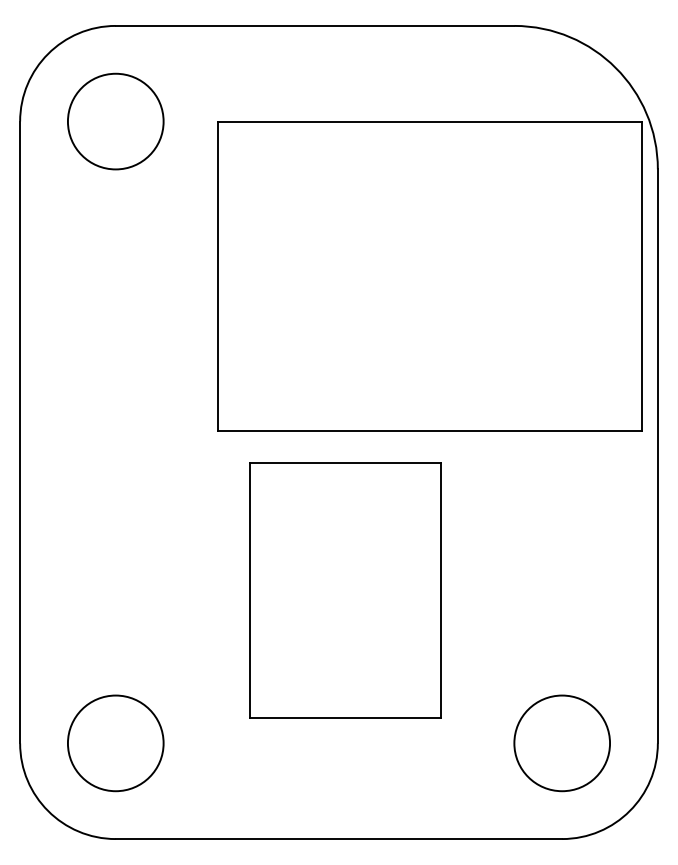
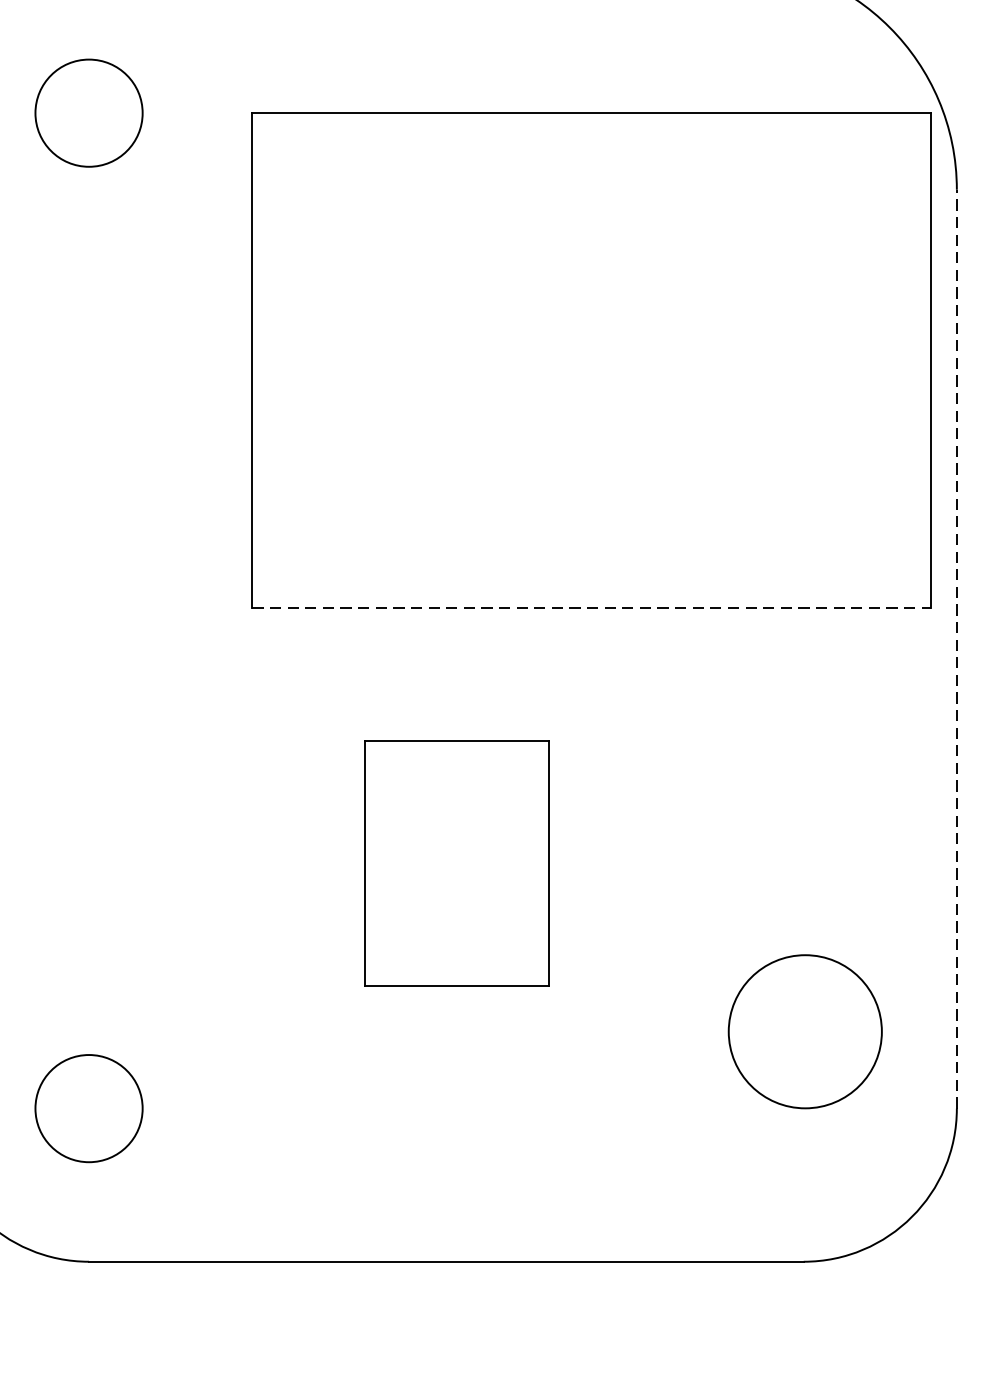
circle: (115, 121) -> (88, 113), size x0.7
line: (430, 430) -> (592, 607), solid -> dashed
line: (657, 456) -> (956, 649), solid -> dashed
part: (345, 590) -> (456, 863), size x0.6
circle: (115, 743) -> (88, 1108), size x0.7
circle: (561, 743) -> (804, 1031), moved

